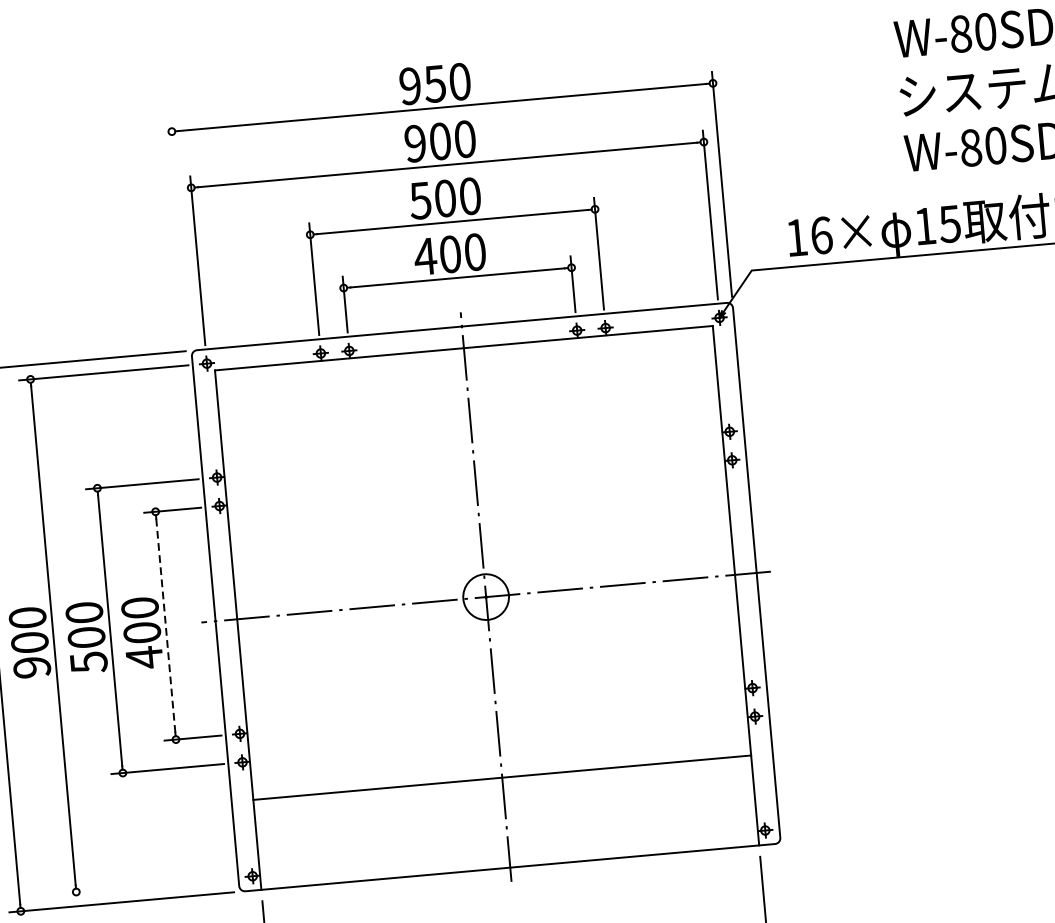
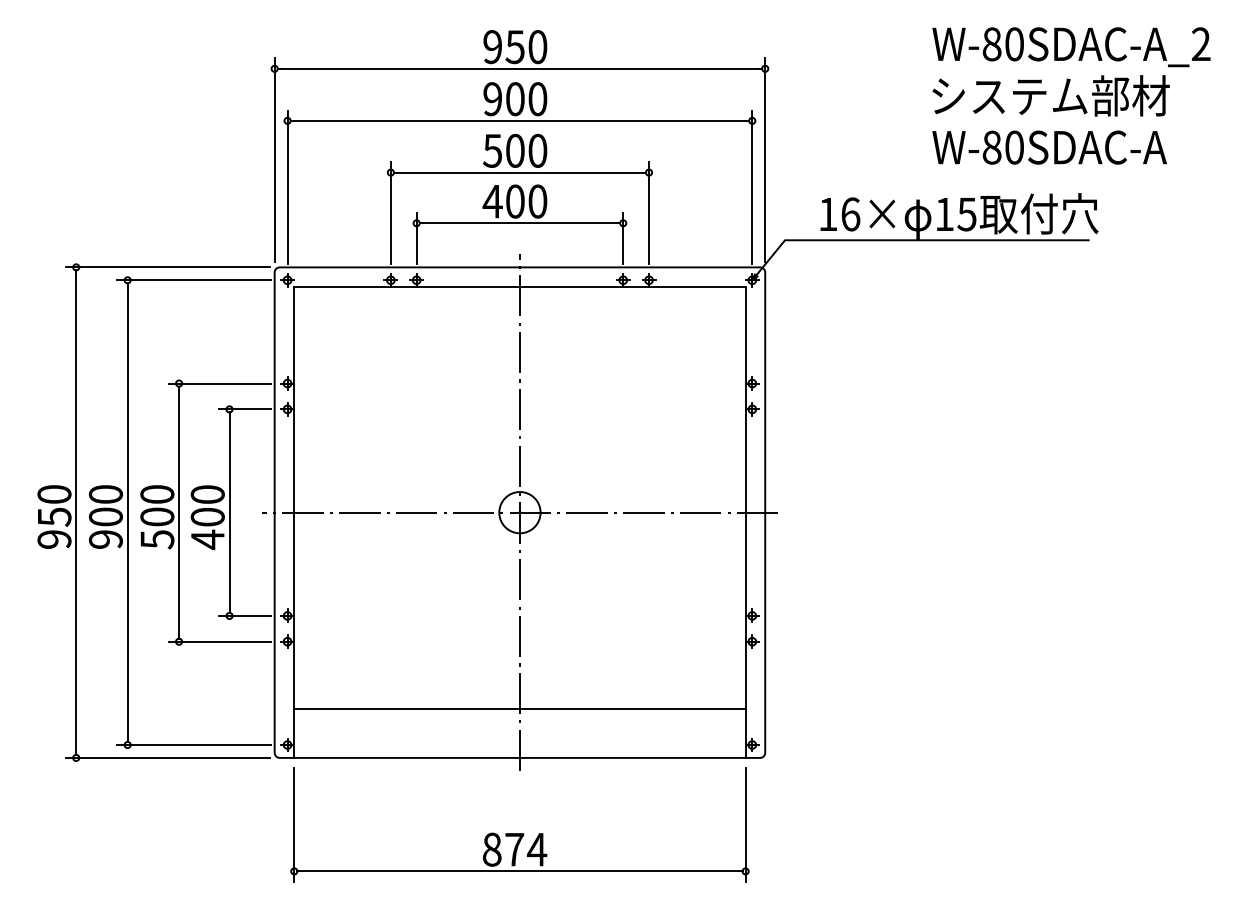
line: (180, 232) -> (274, 160), added
line: (165, 625) -> (229, 512), dashed -> solid
line: (501, 777) -> (519, 709), moved
line: (148, 886) -> (193, 745), added

